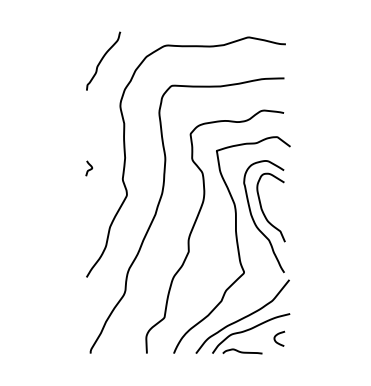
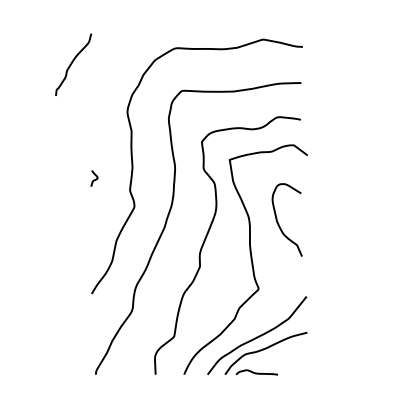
curve: (102, 60) -> (72, 64), moved
curve: (254, 219) -> (269, 232), removed
curve: (277, 335) -> (294, 355), removed

